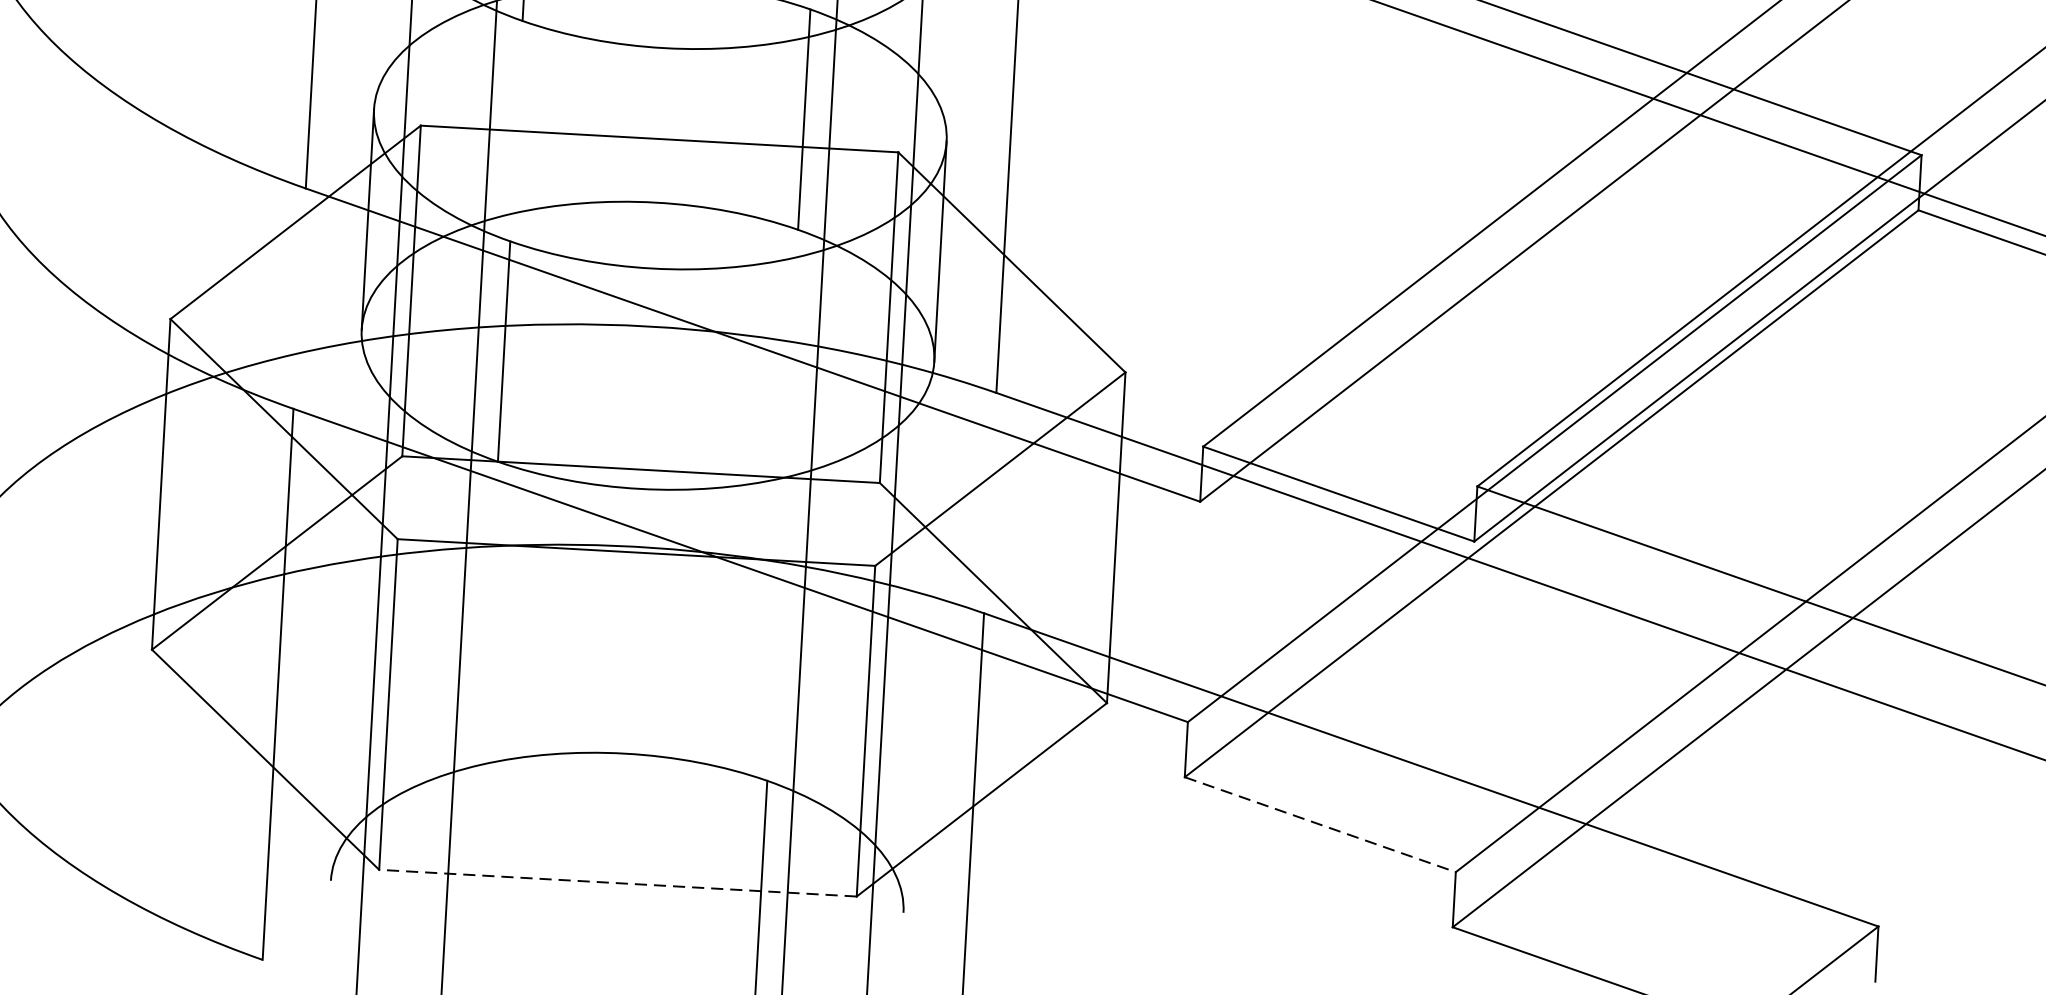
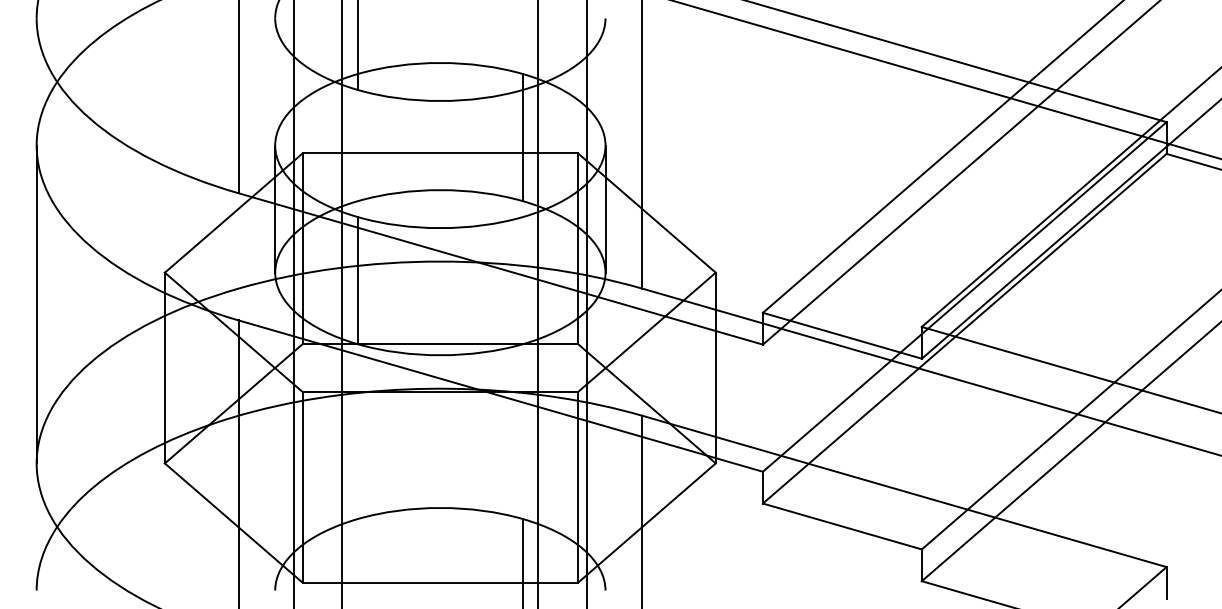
line: (1320, 824) -> (842, 526), dashed -> solid
line: (618, 882) -> (440, 582), dashed -> solid

